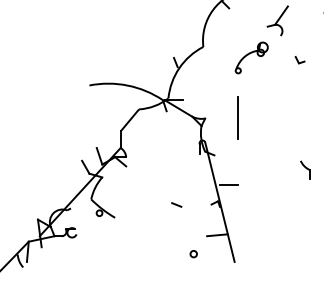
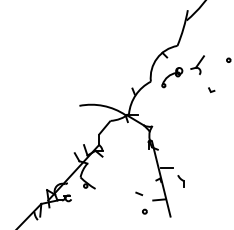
part: (252, 57) -> (172, 77), moved
line: (237, 116) -> (172, 125), removed
part: (304, 170) -> (180, 181), moved
line: (177, 204) -> (139, 193), moved

